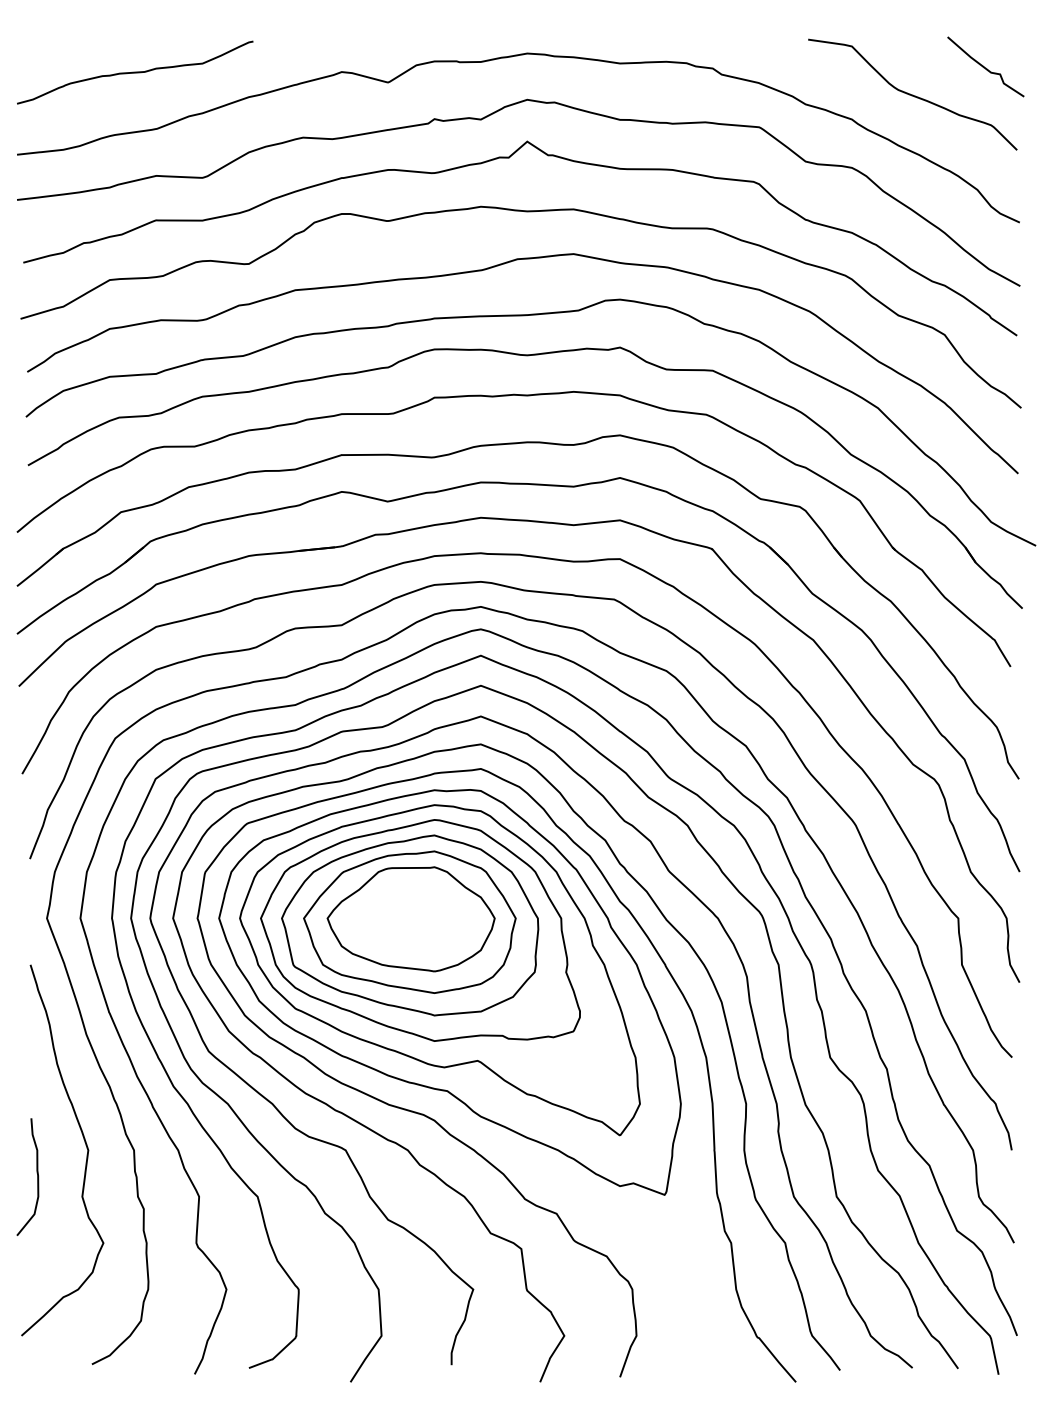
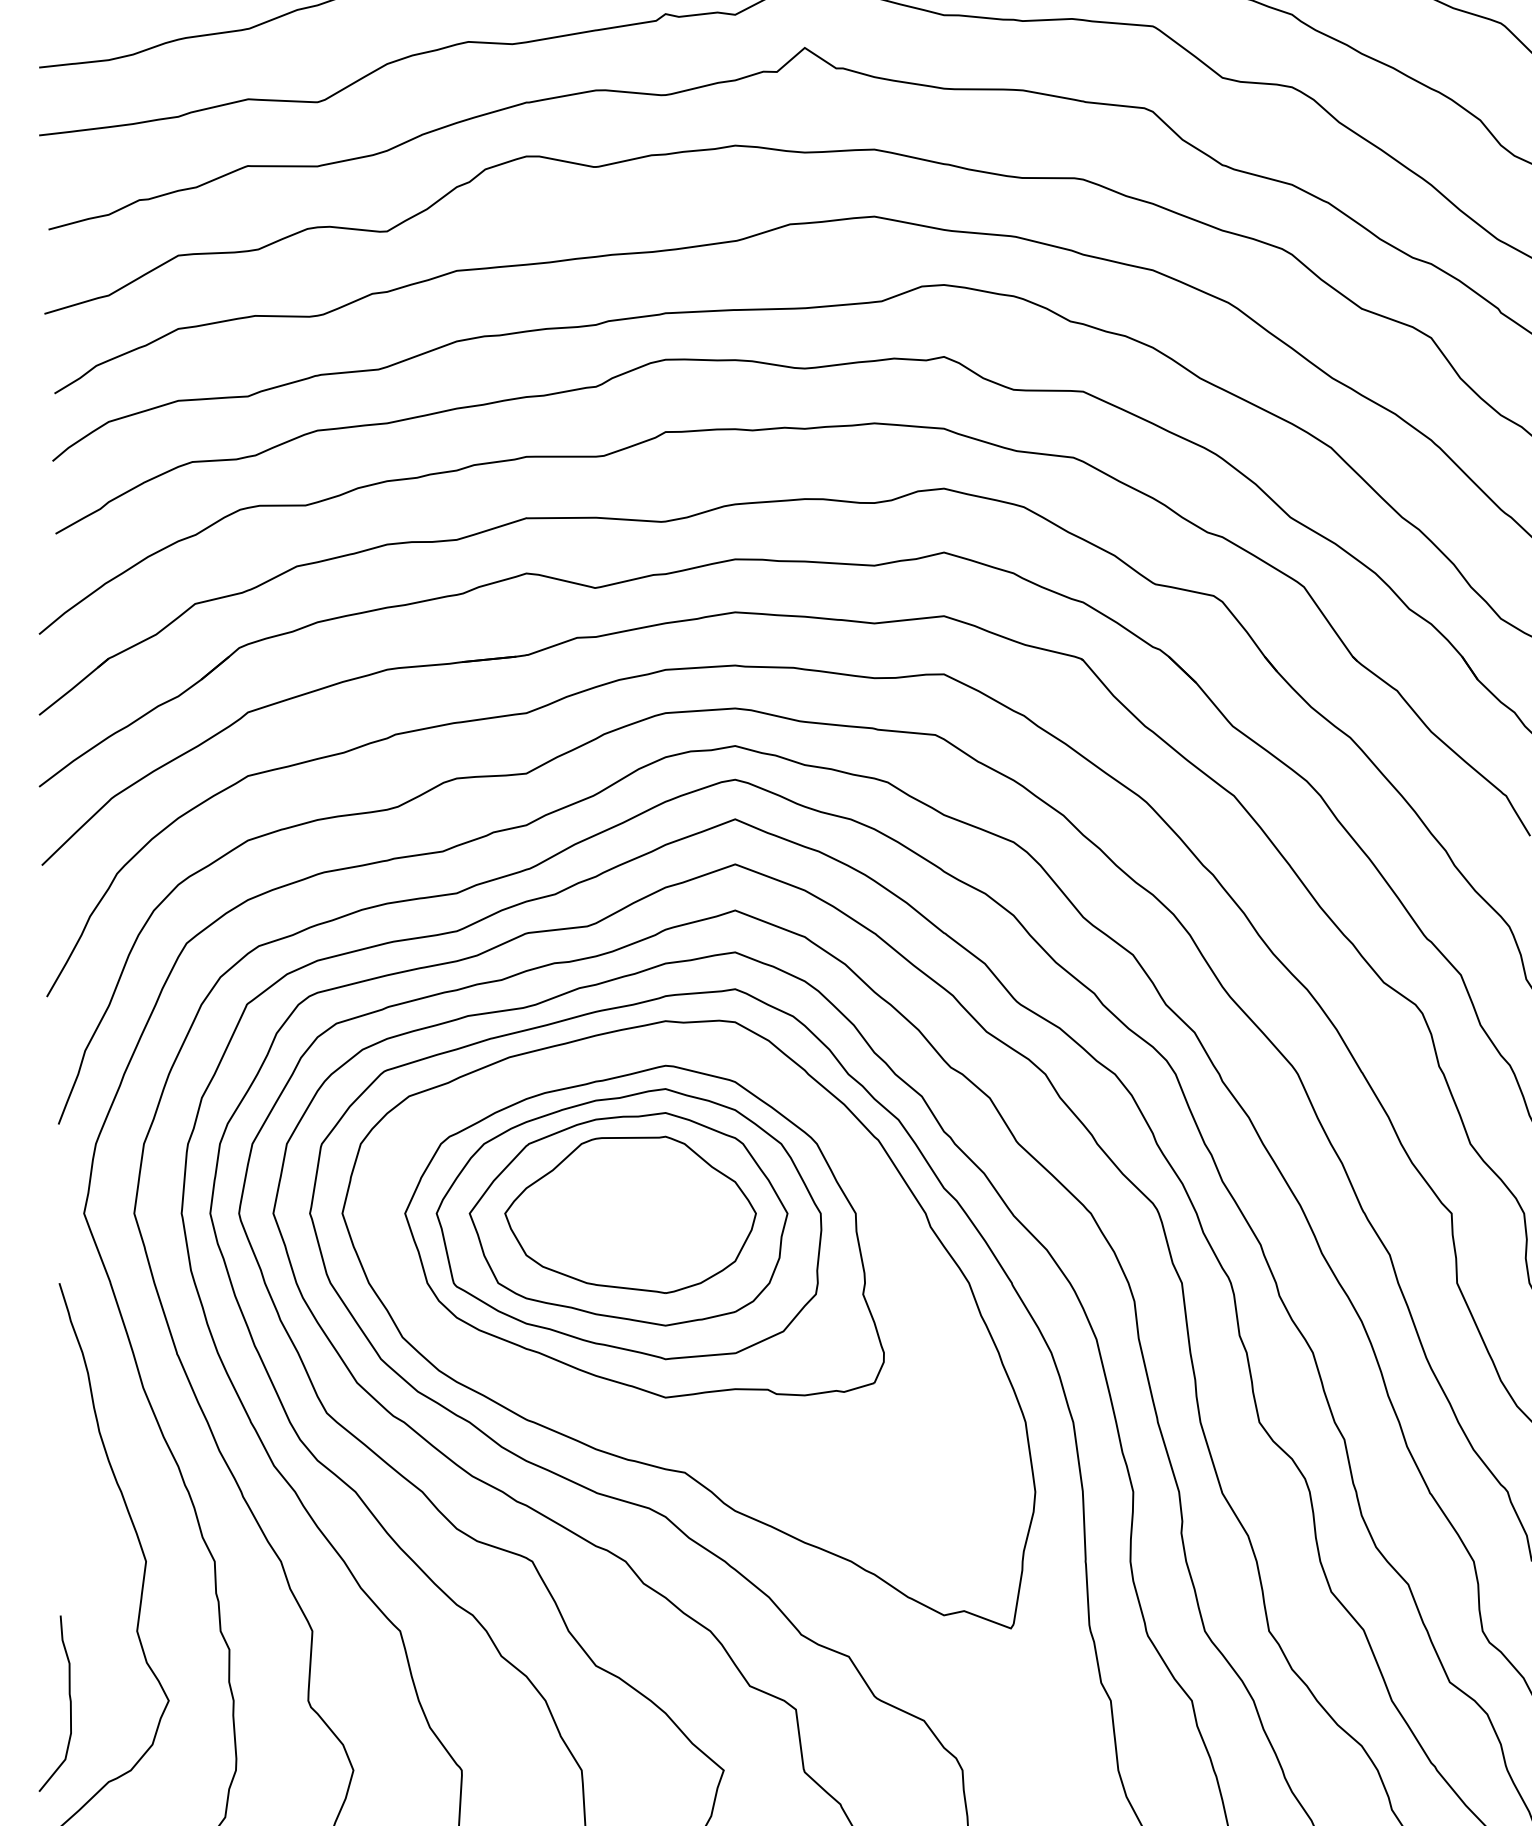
part: (439, 970) -> (673, 1291), removed
curve: (36, 1173) -> (68, 1698), moved

